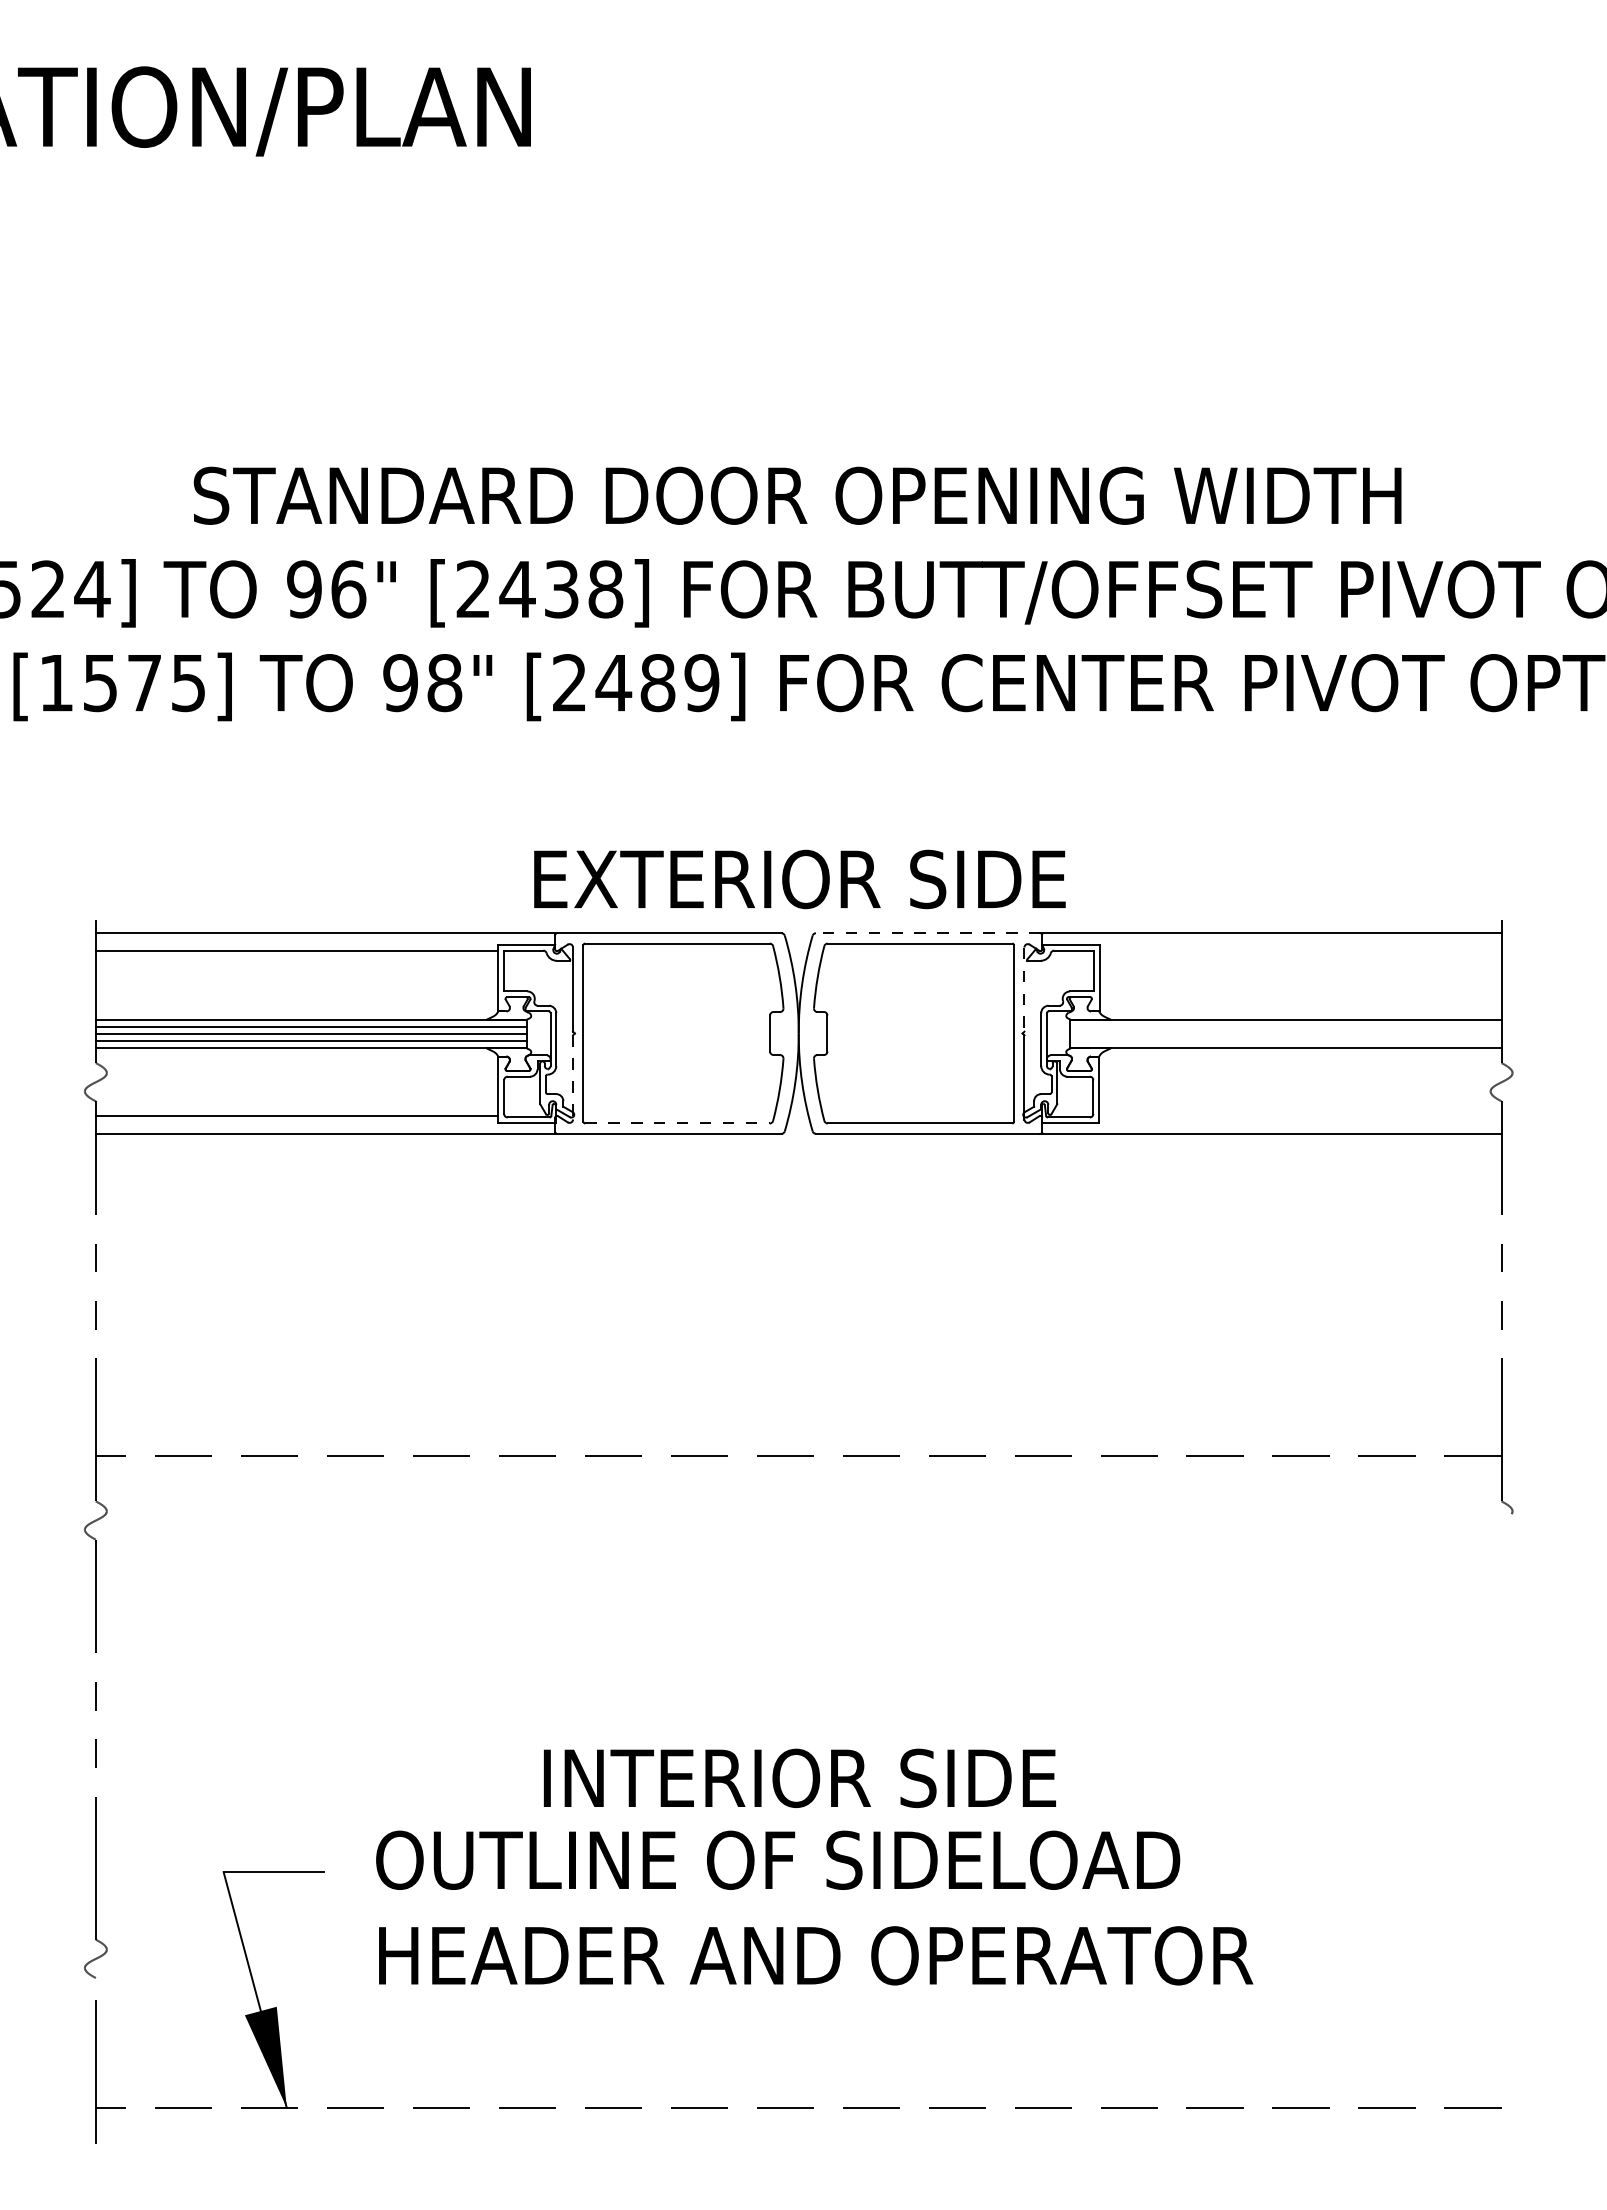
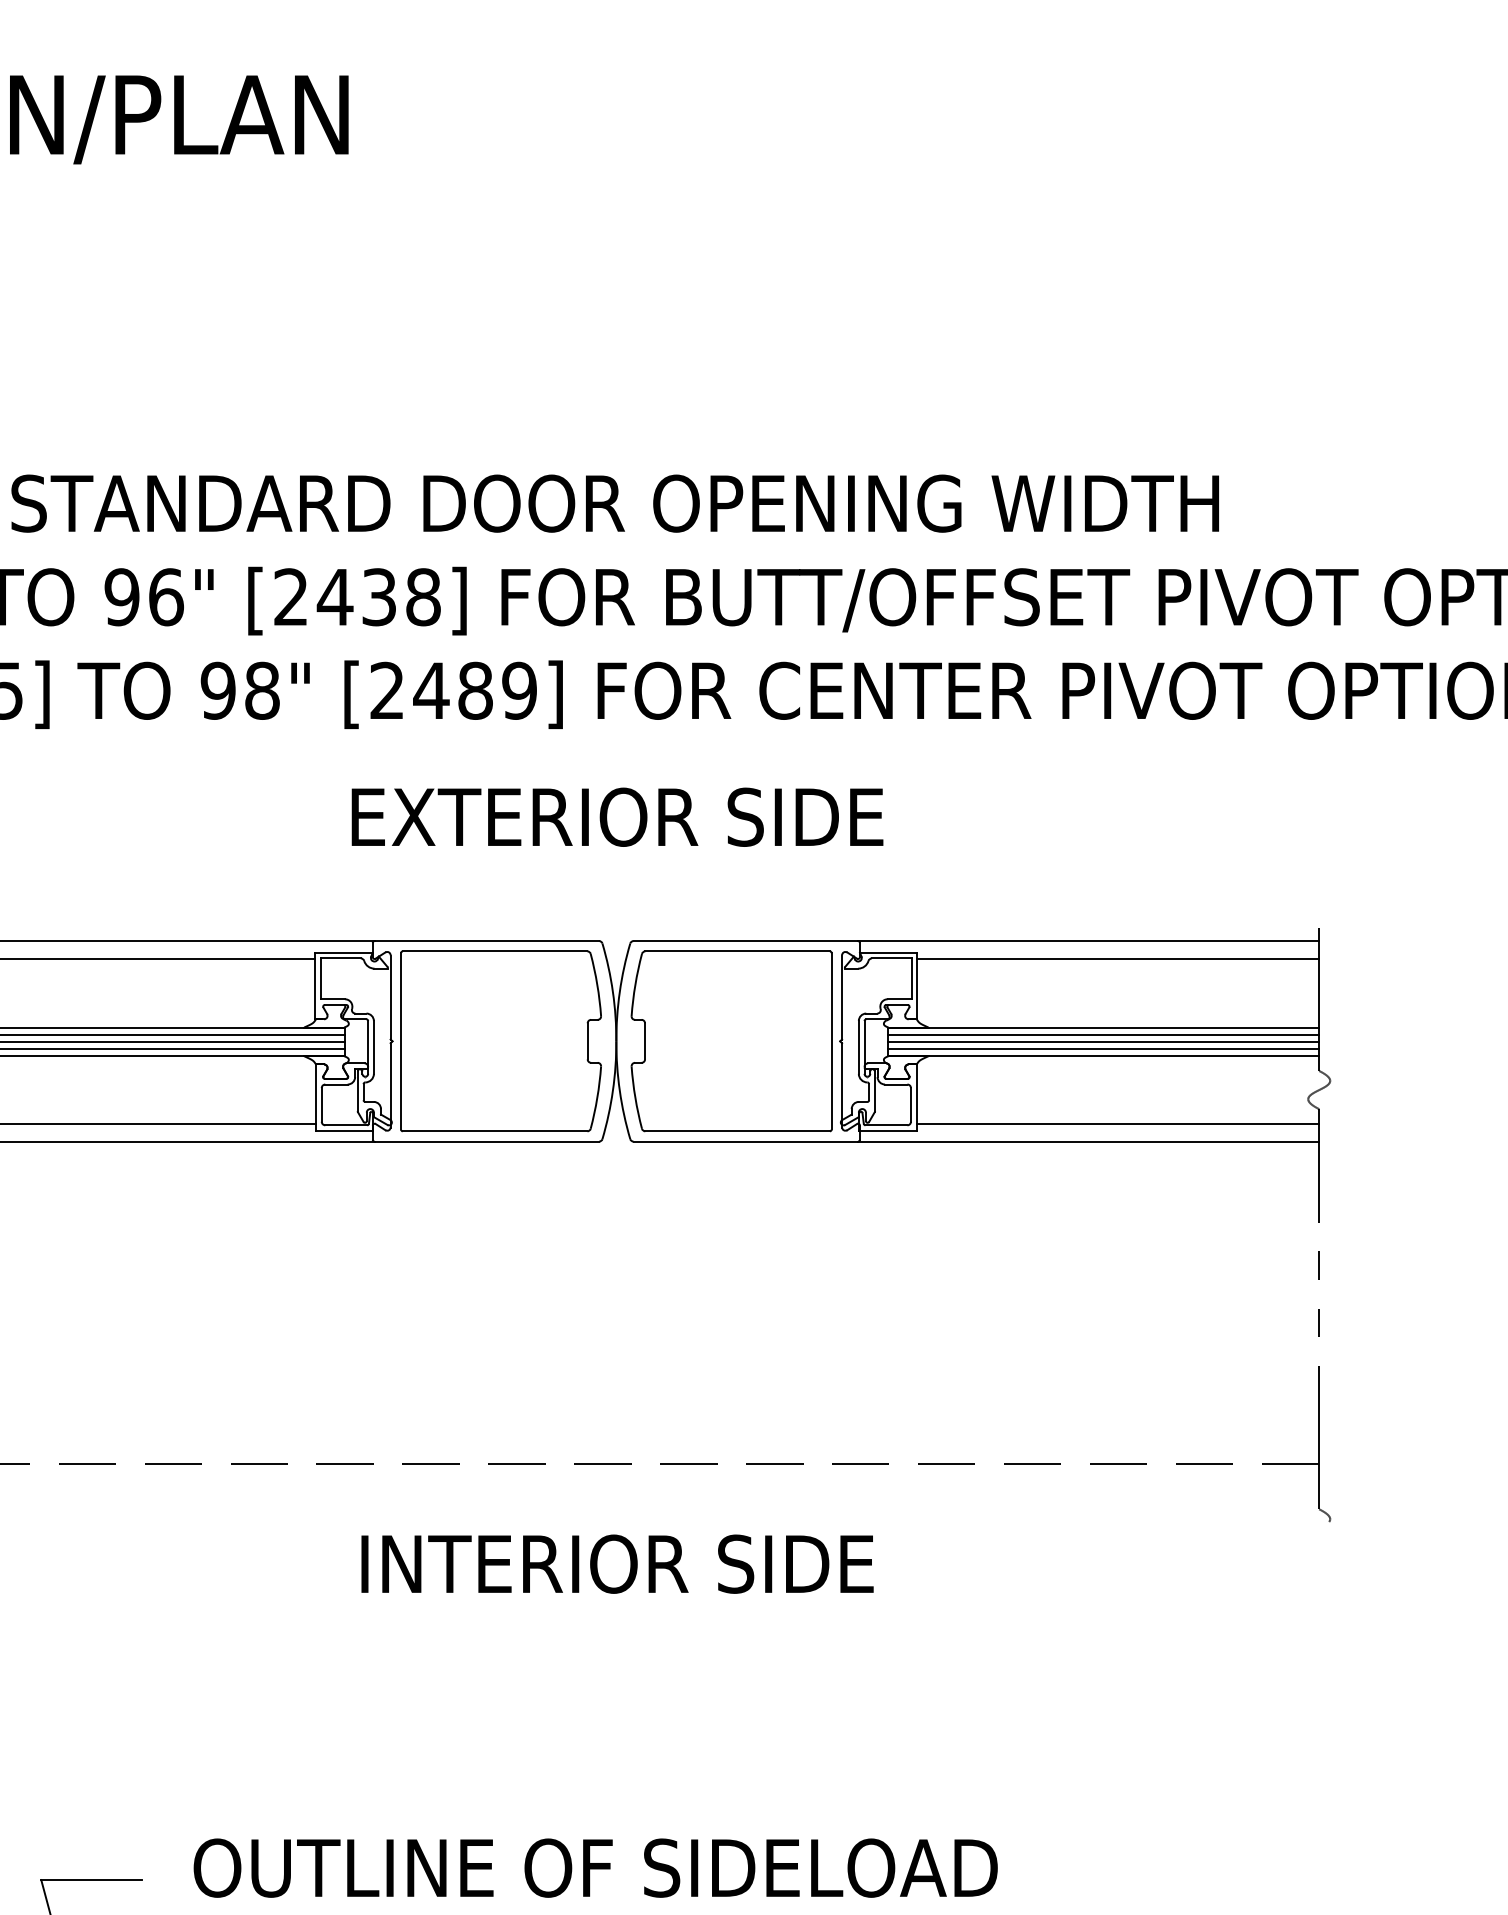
text: (799, 879) -> (617, 817), moved
line: (927, 933) -> (745, 941), dashed -> solid
line: (1300, 950) -> (1118, 958), added
line: (1024, 990) -> (842, 998), dashed -> solid
line: (1285, 1026) -> (1103, 1034), added
line: (1285, 1034) -> (1103, 1042), added
line: (1285, 1041) -> (1103, 1049), added
line: (573, 1078) -> (391, 1086), dashed -> solid
line: (1300, 1116) -> (1118, 1124), added
line: (677, 1123) -> (495, 1131), dashed -> solid
text: (799, 1777) -> (617, 1563), moved

